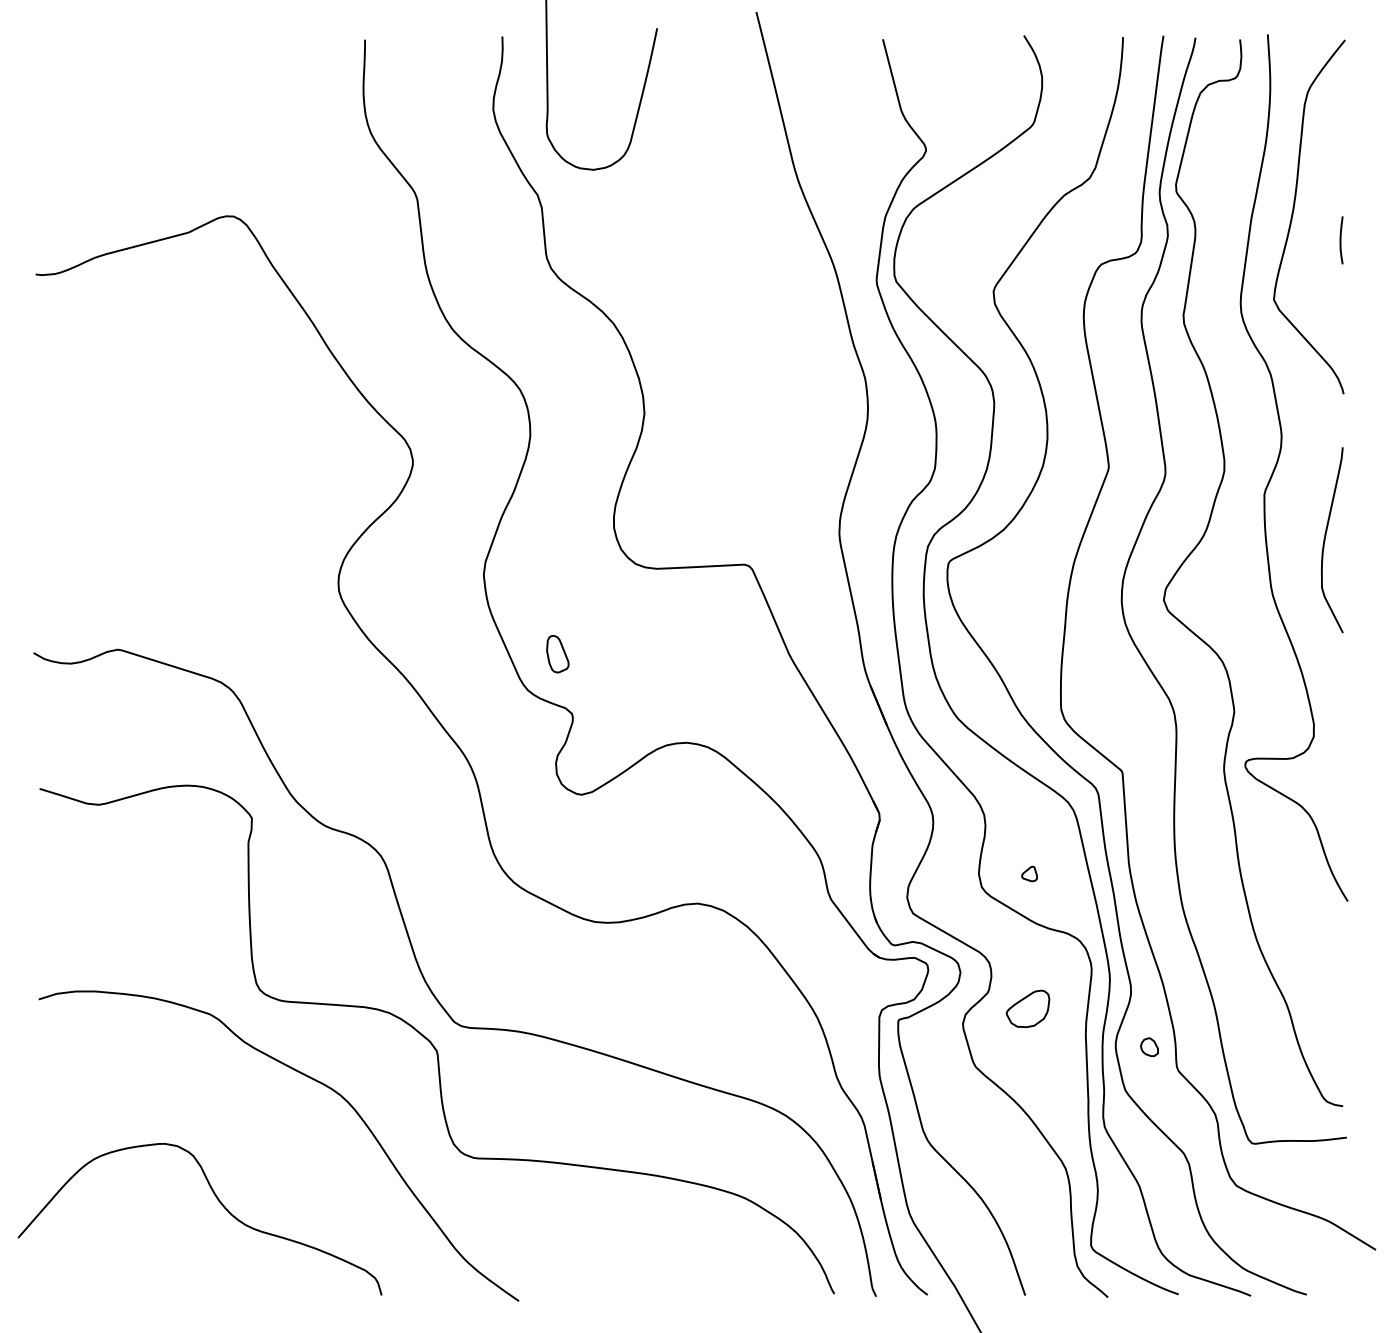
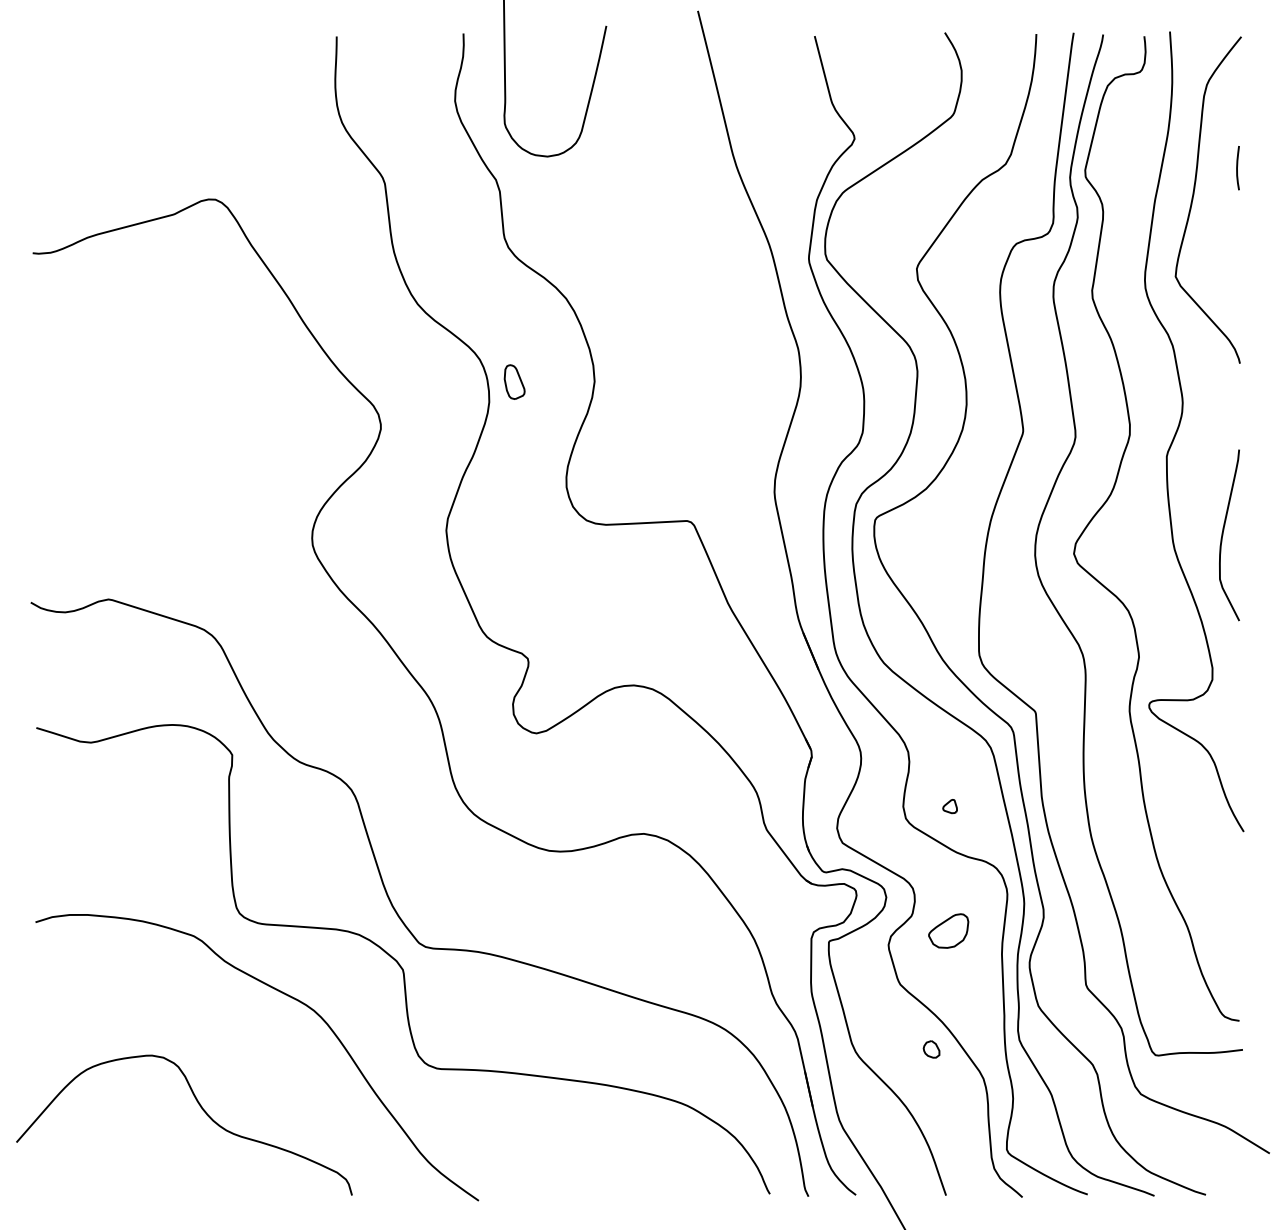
curve: (1341, 240) -> (1237, 168), moved
curve: (1325, 540) -> (1223, 535), moved
part: (557, 654) -> (514, 382), moved
part: (1149, 1047) -> (931, 1049), moved

